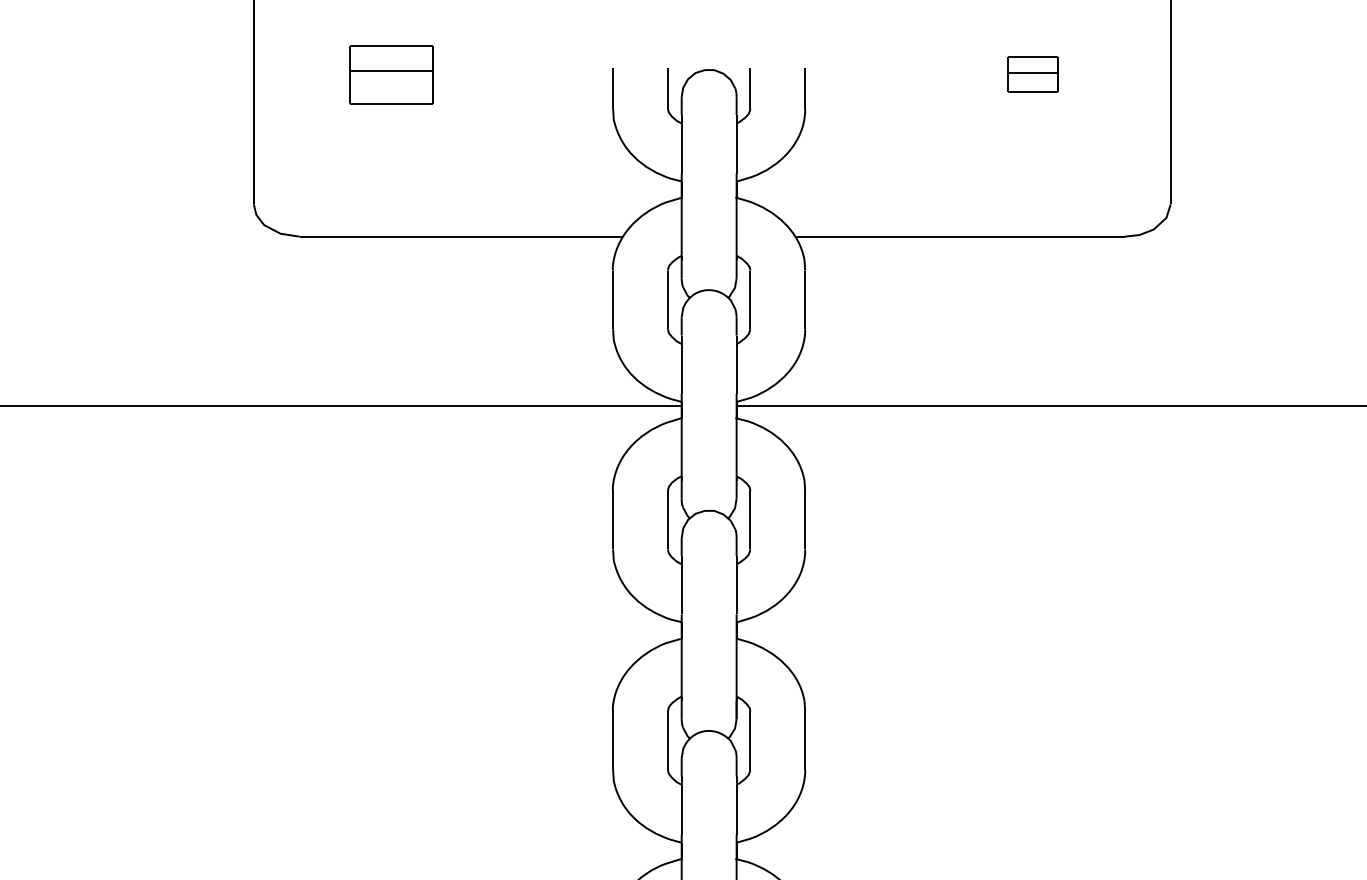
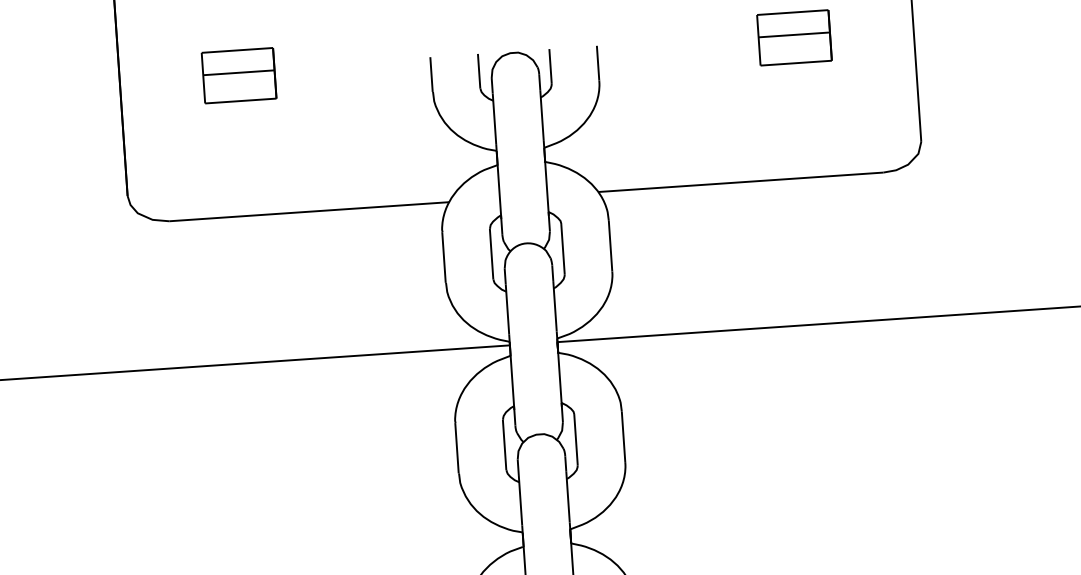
part: (1032, 74) -> (794, 37), size x1.67

